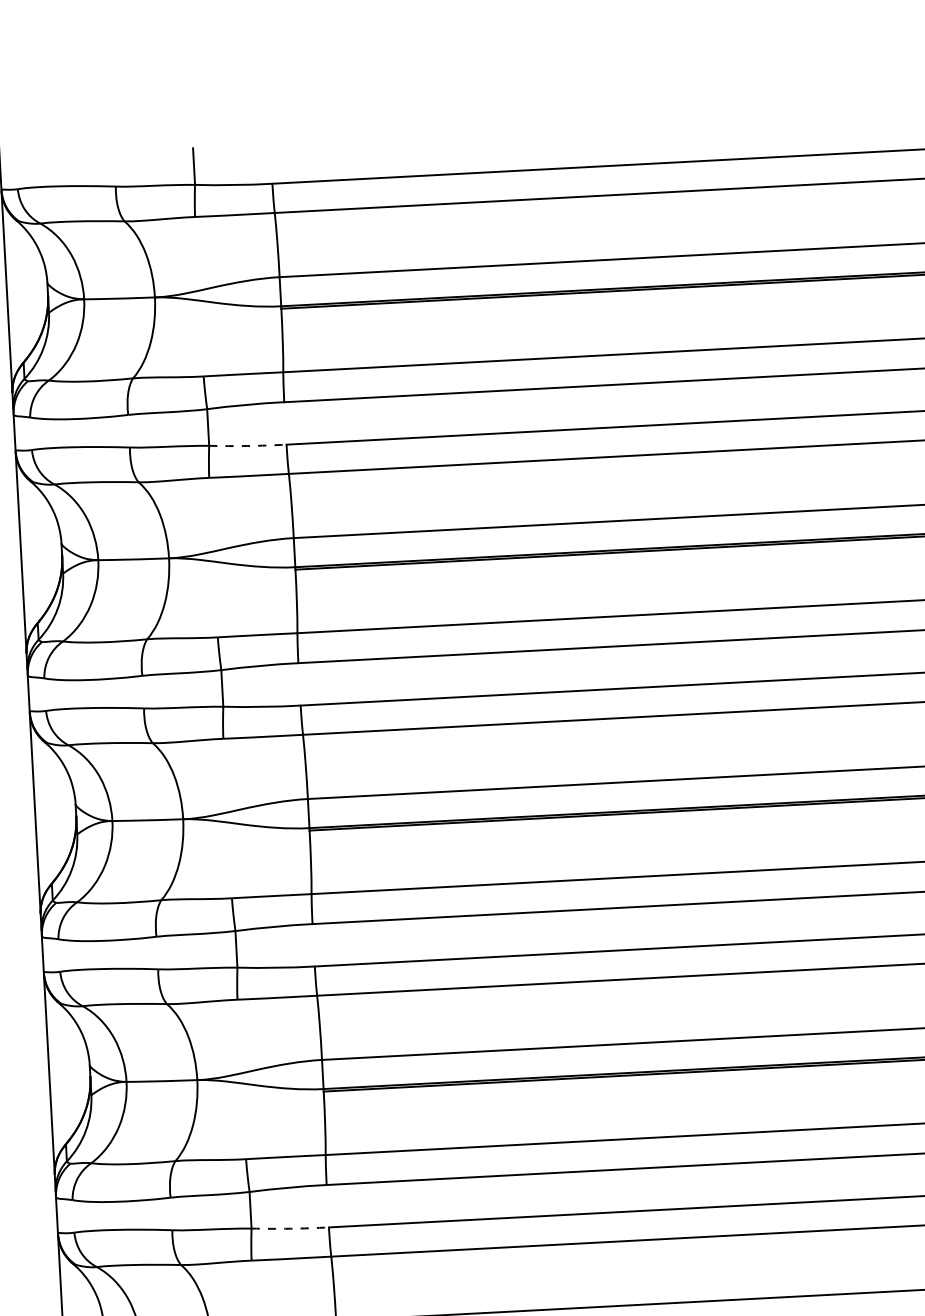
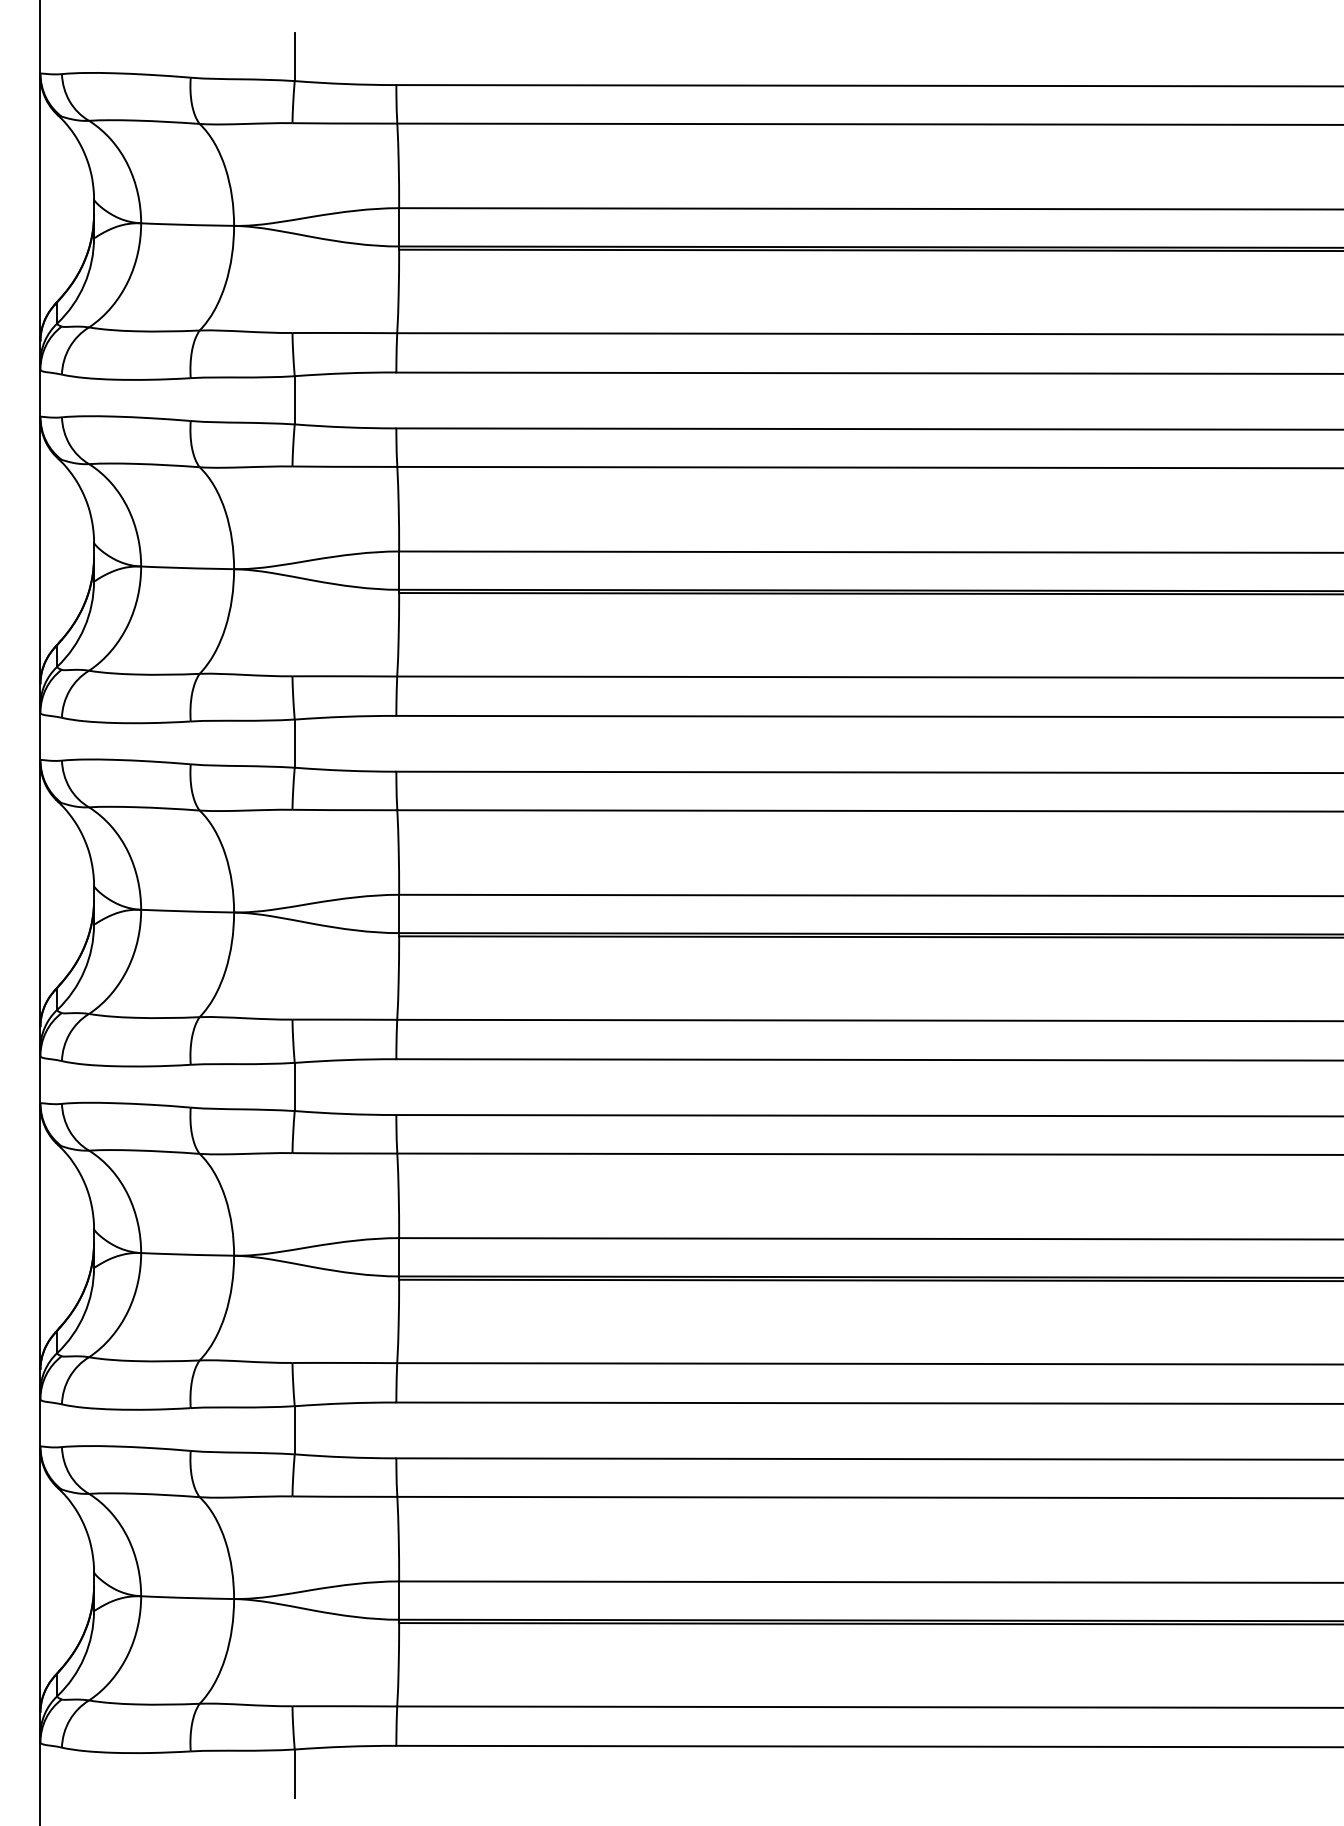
arc: (247, 446) -> (345, 427), dashed -> solid
arc: (290, 1228) -> (345, 1457), dashed -> solid

